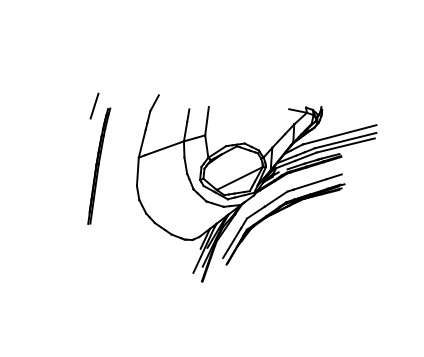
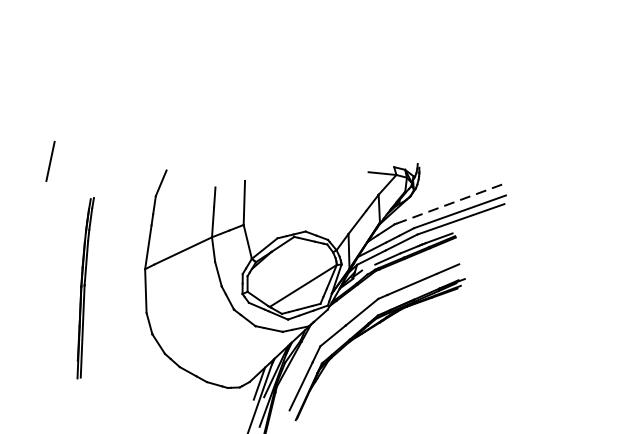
line: (94, 105) -> (50, 160), moved
line: (340, 134) -> (451, 203), solid -> dashed

